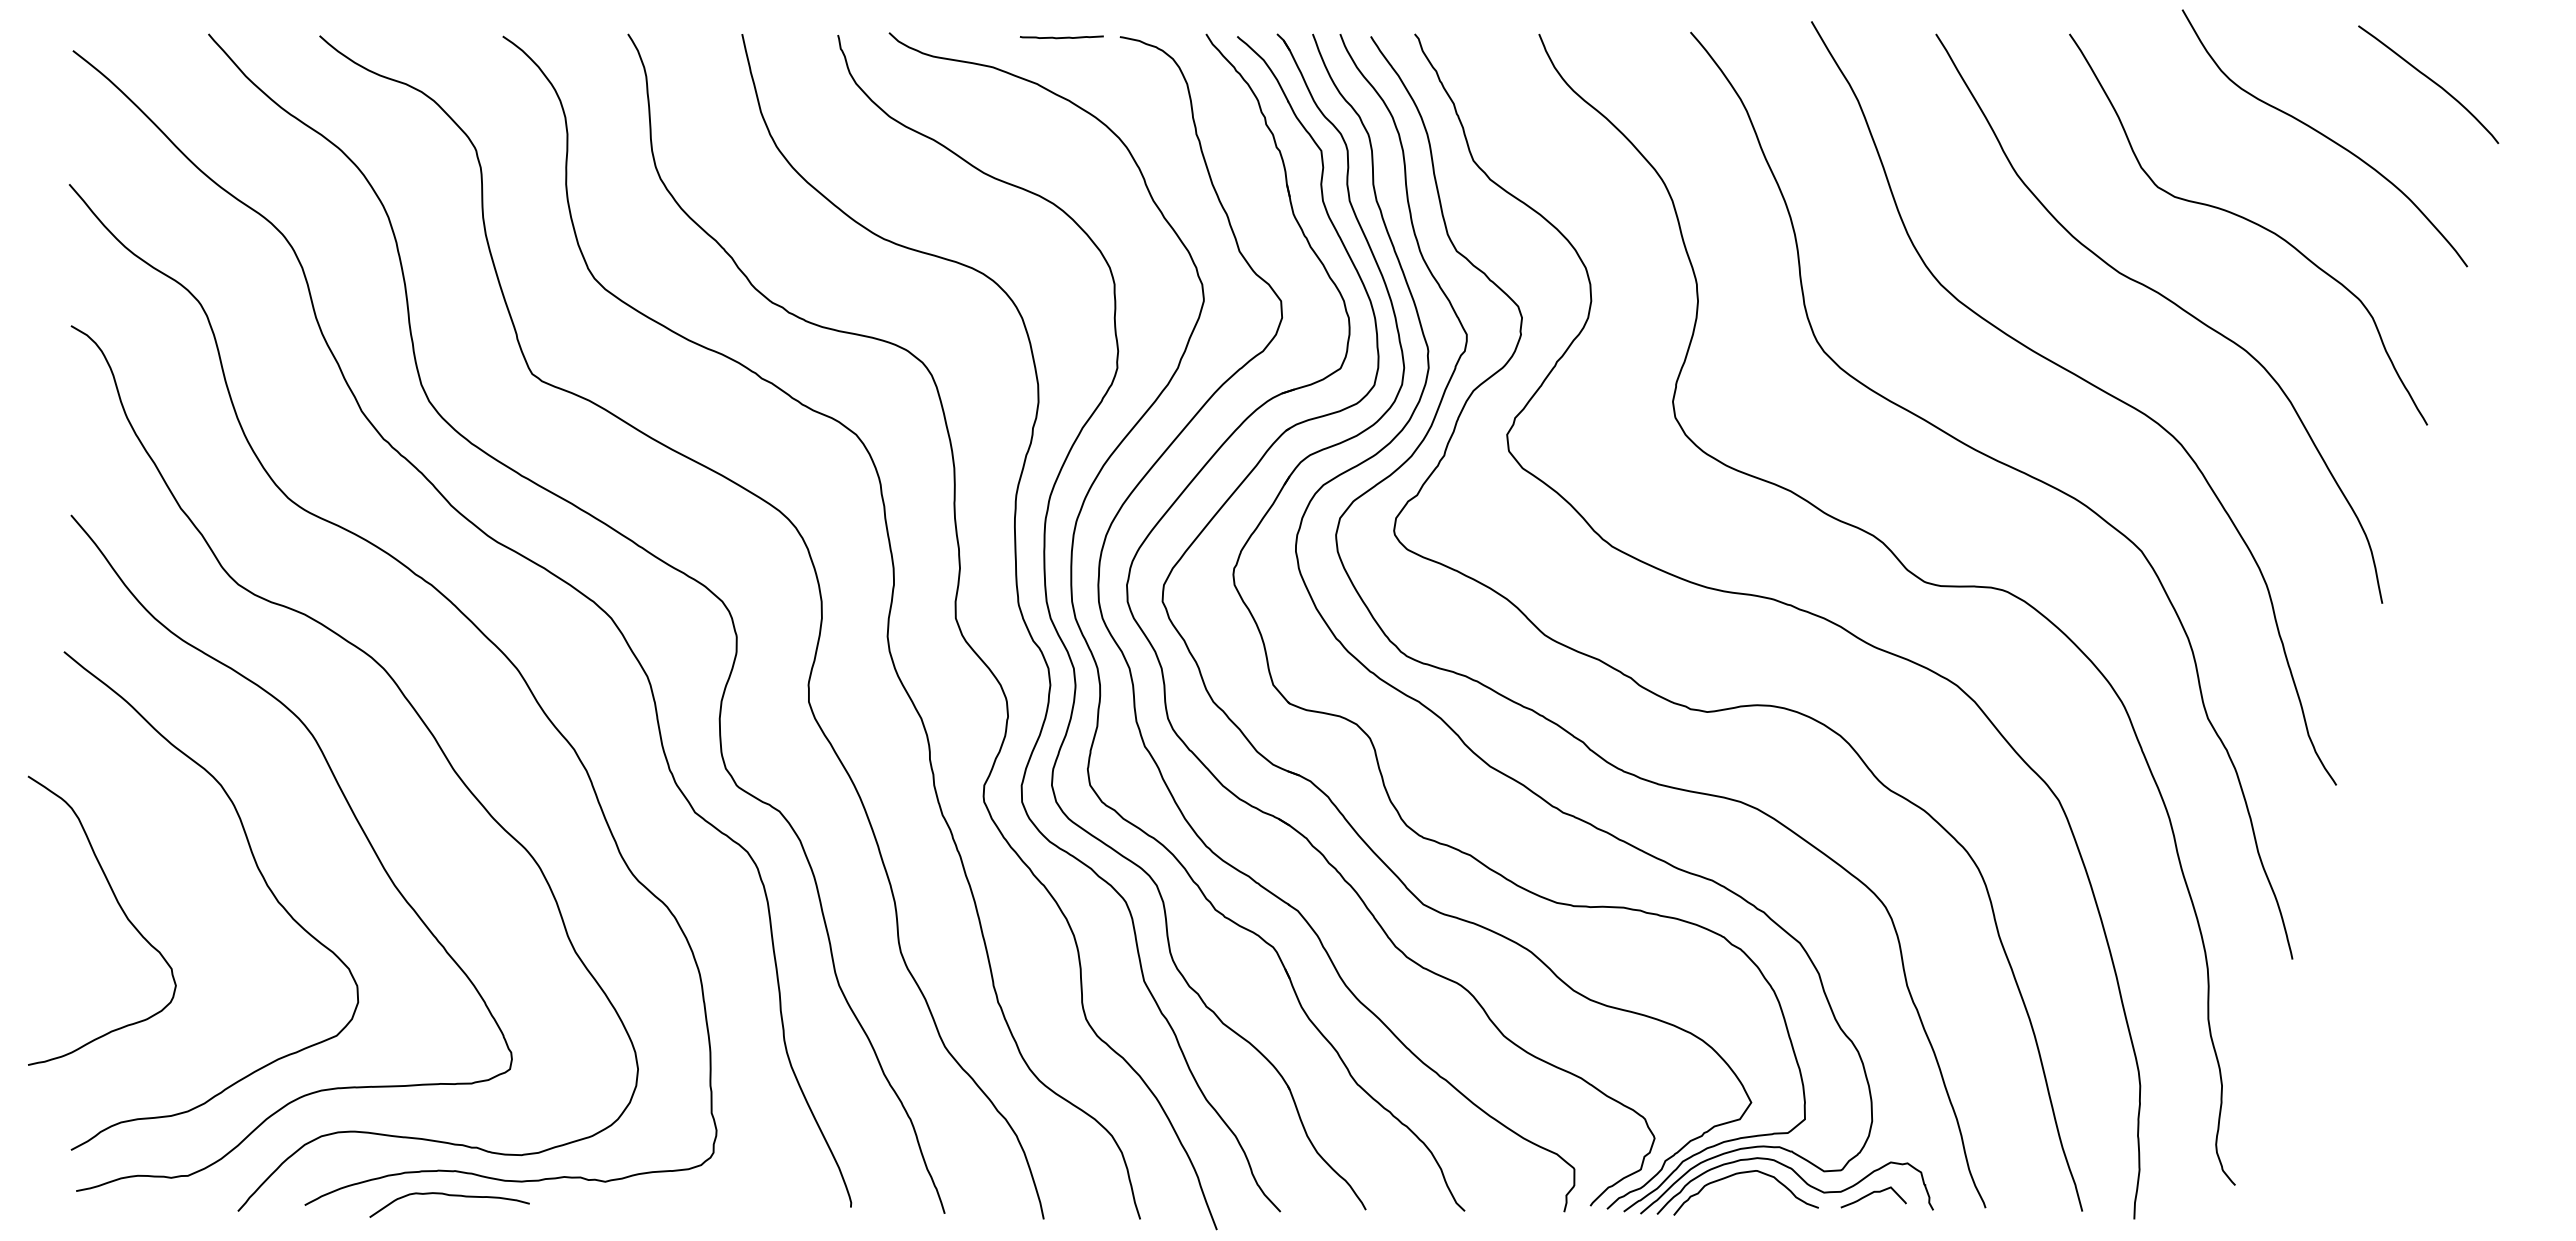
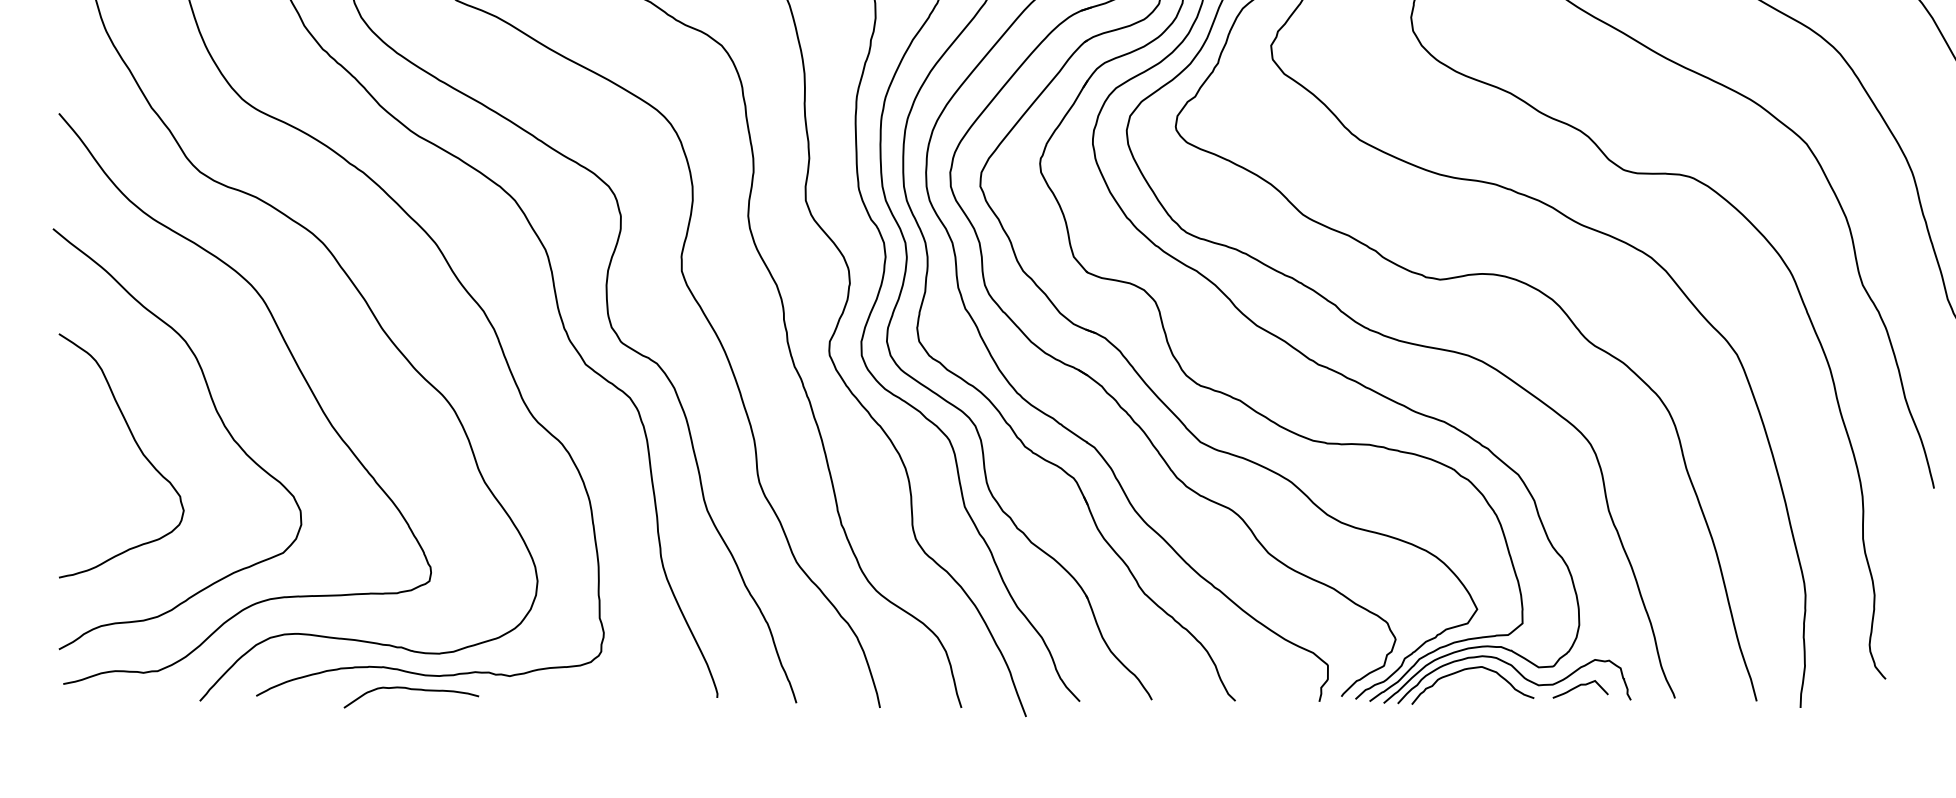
curve: (121, 910) -> (137, 447), moved
curve: (449, 1196) -> (411, 690), moved

